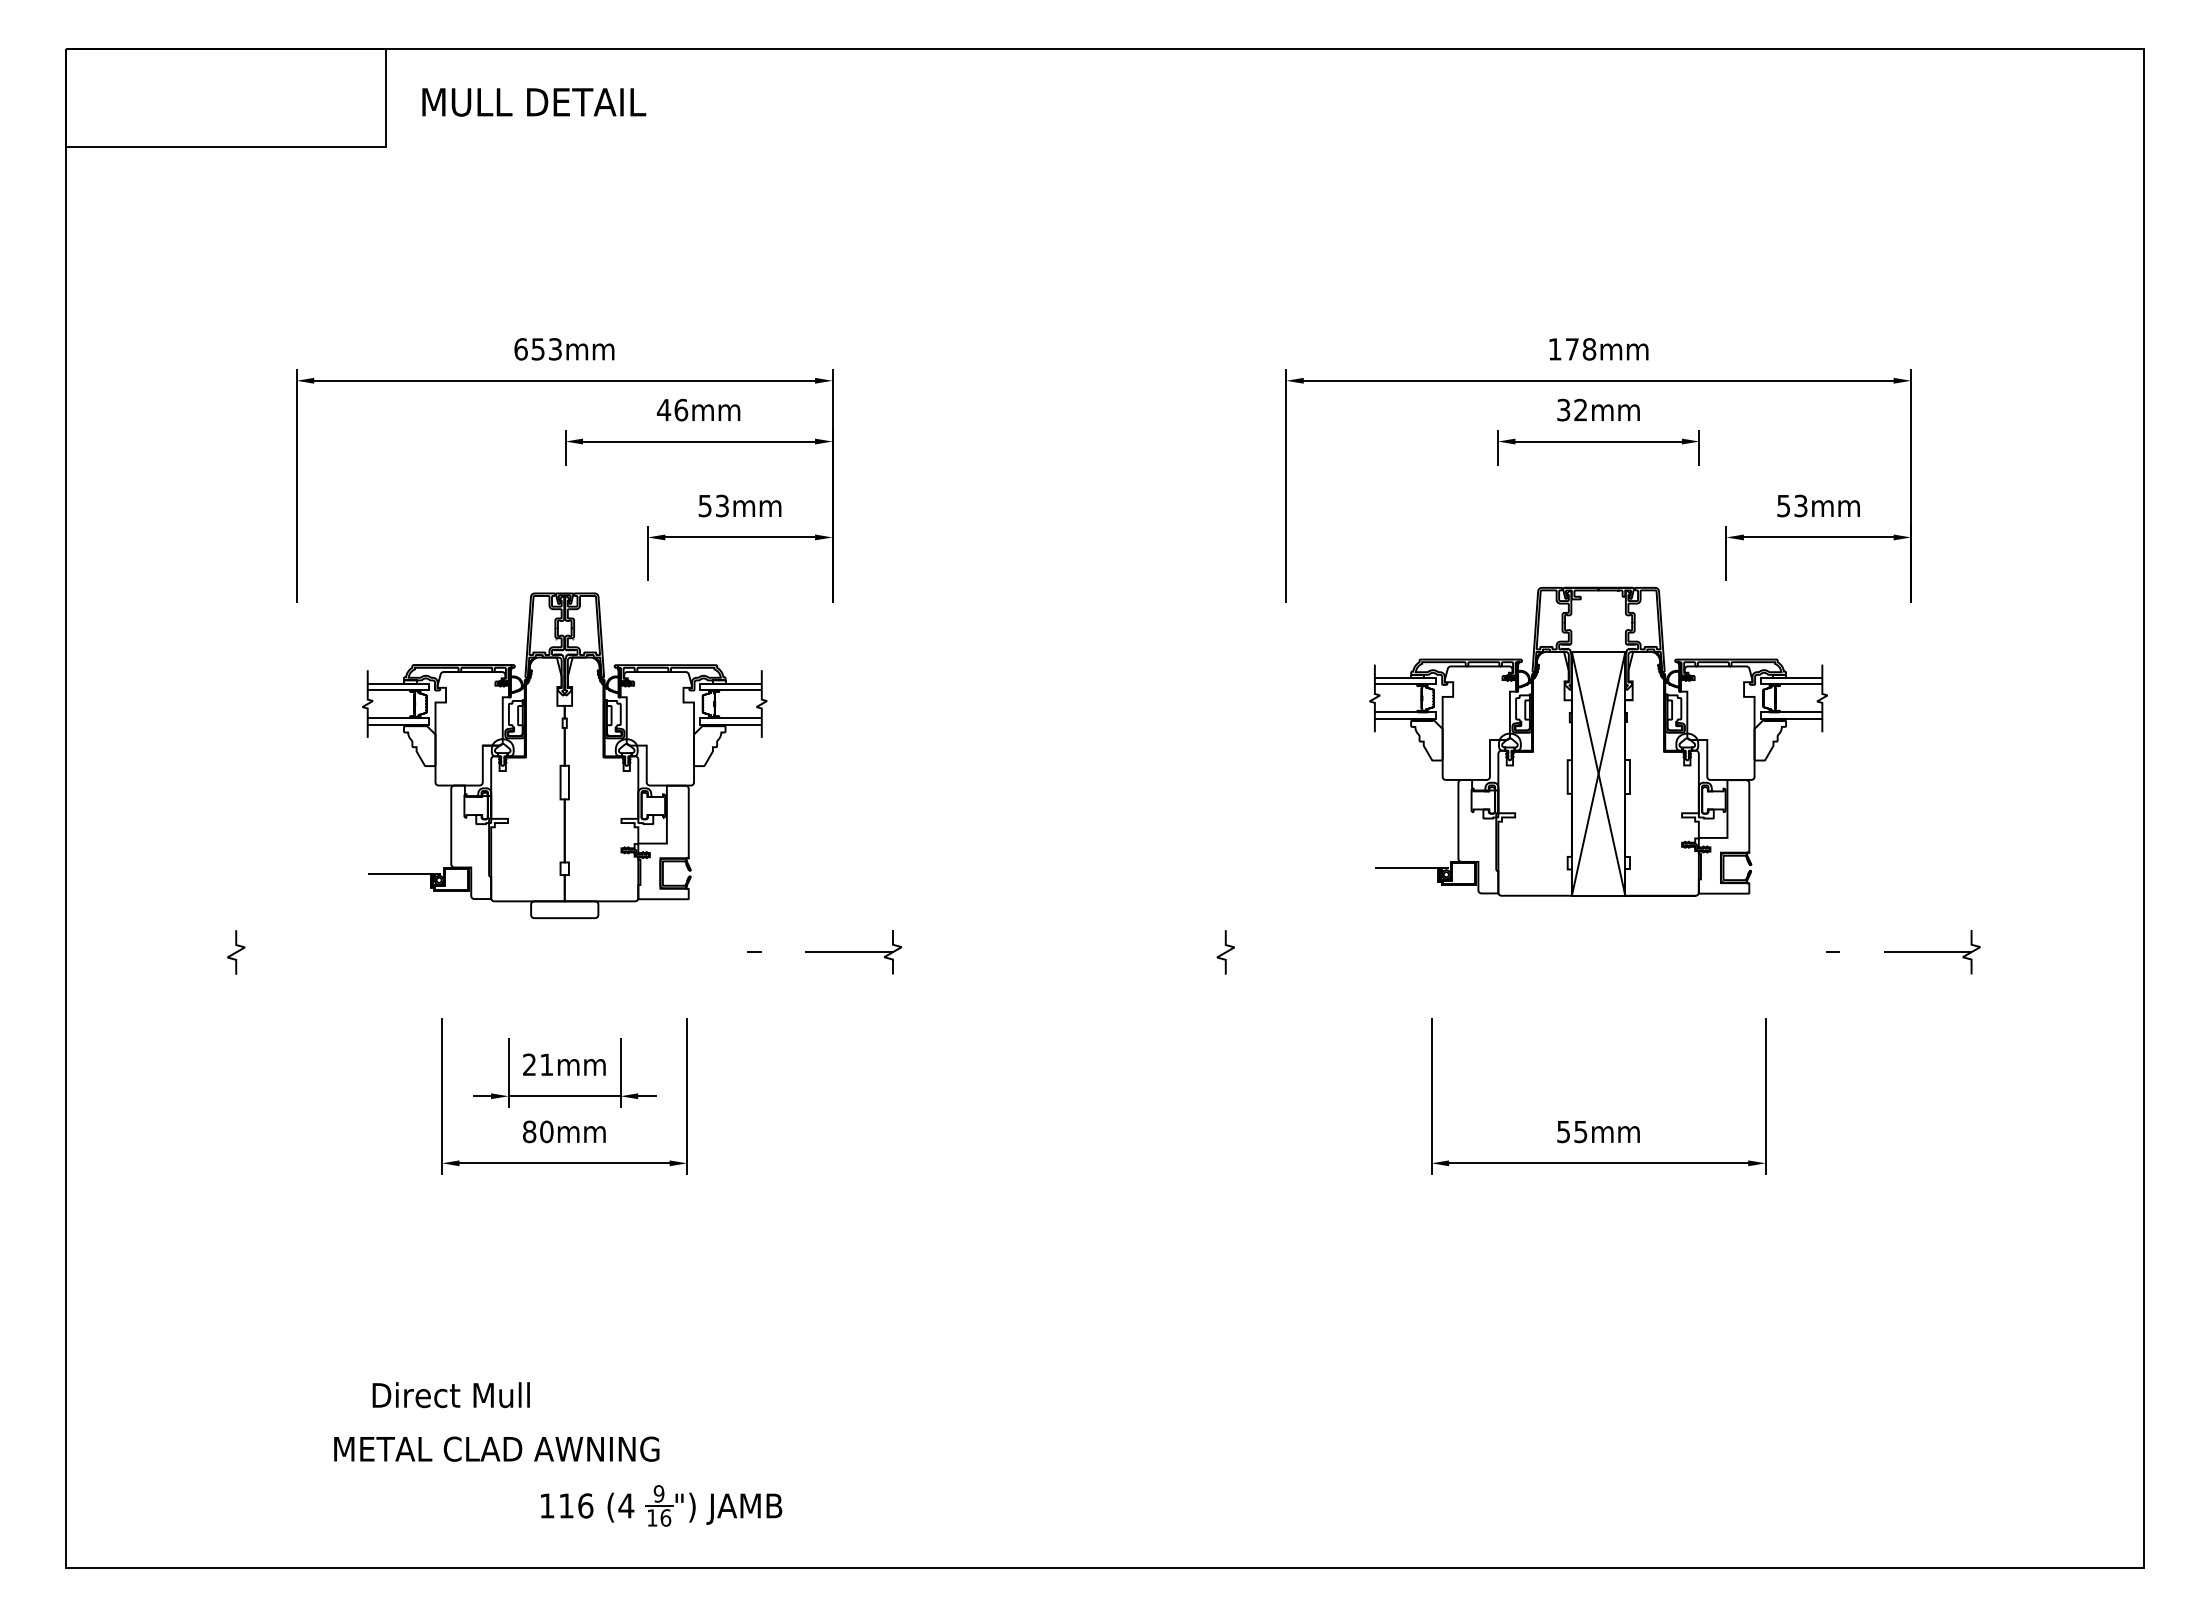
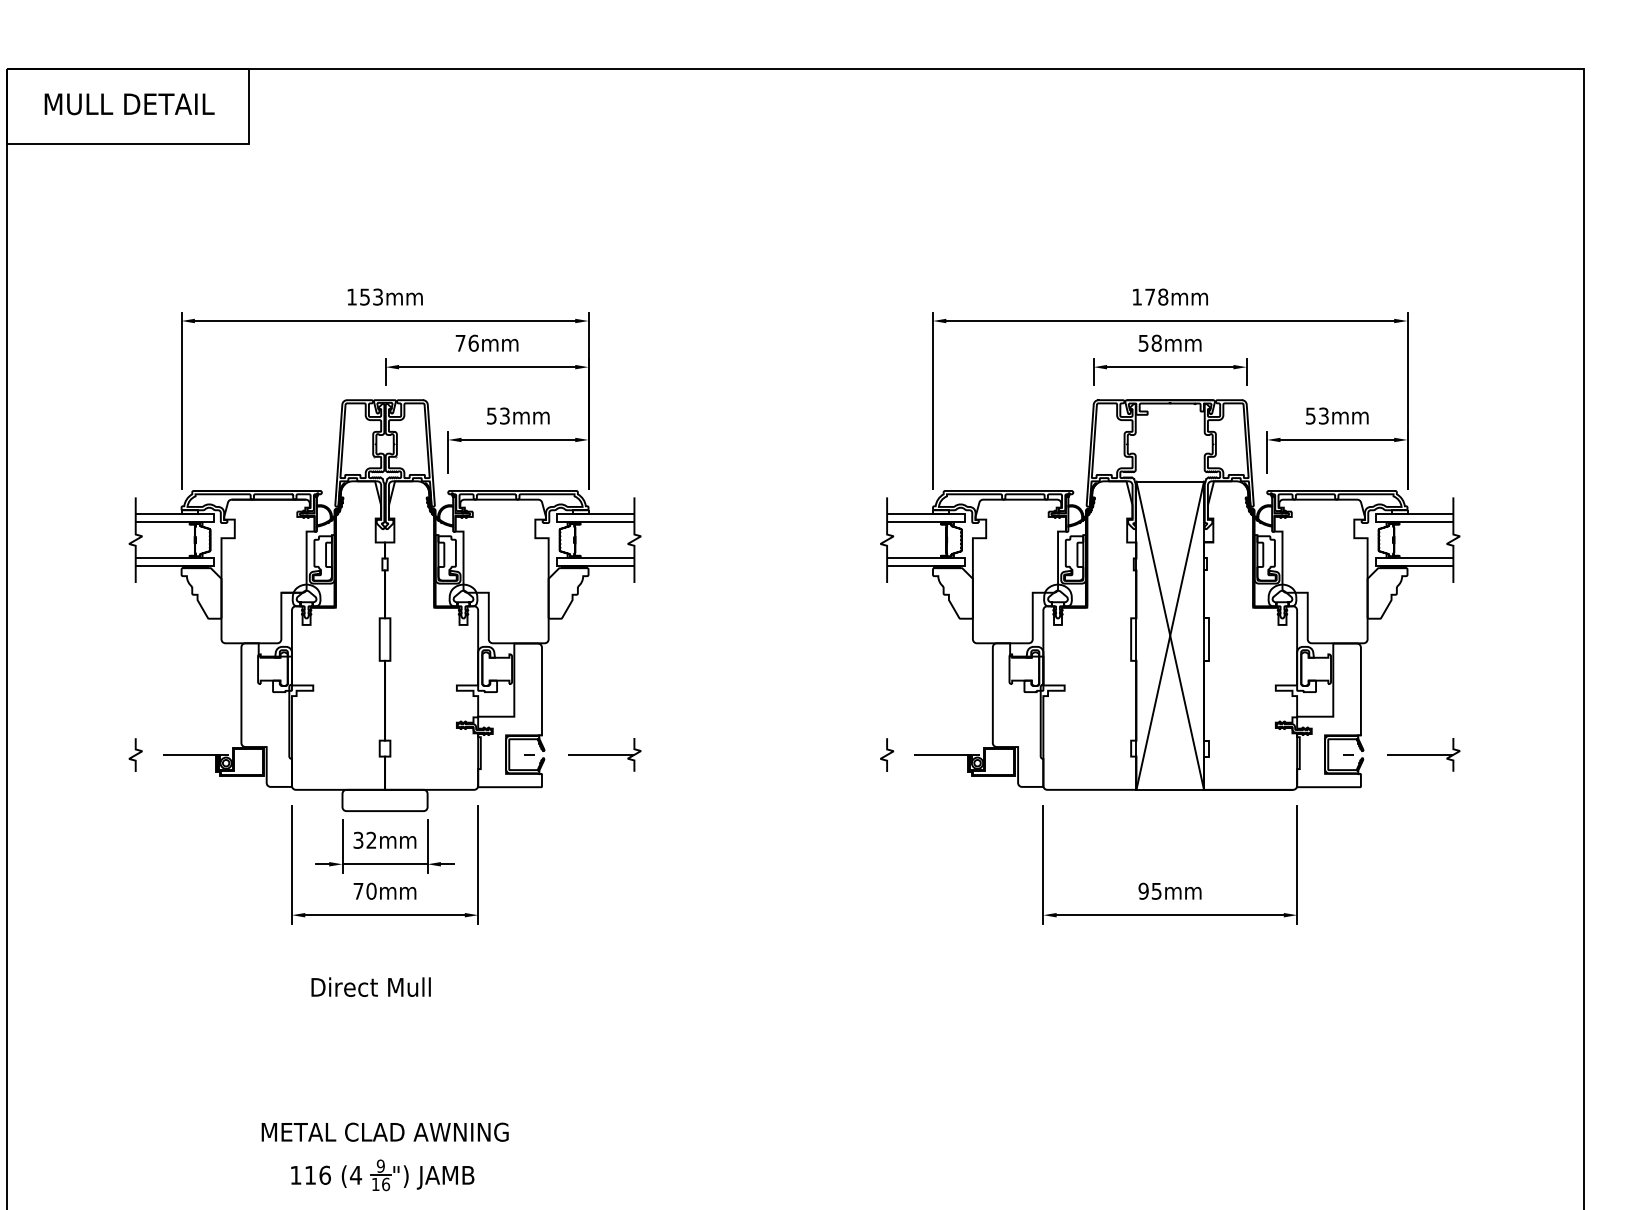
text: (534, 102) -> (129, 104), moved
text: (520, 349) -> (351, 297), 653mm -> 153mm
text: (663, 409) -> (460, 342), 46mm -> 76mm
text: (1572, 409) -> (1150, 342), 32mm -> 58mm
part: (1598, 741) -> (1170, 594), size x1.67
part: (564, 755) -> (384, 605), size x1.67
text: (537, 1064) -> (364, 840), 21mm -> 32mm
text: (529, 1131) -> (358, 891), 80mm -> 70mm
text: (1563, 1131) -> (1143, 891), 55mm -> 95mm
text: (450, 1395) -> (370, 987), moved
text: (496, 1448) -> (384, 1131), moved
part: (661, 1505) -> (382, 1175), moved

